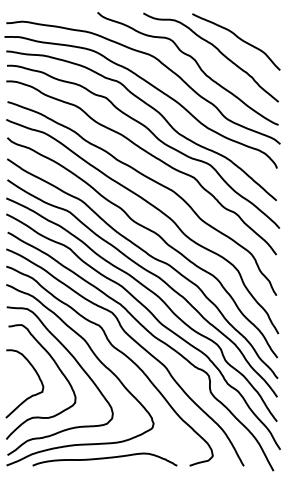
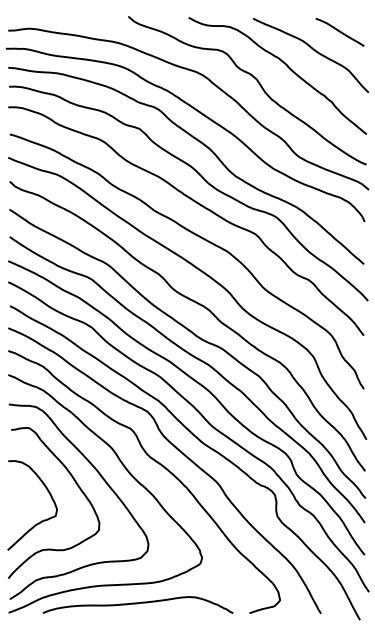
curve: (257, 24) -> (339, 32), added

